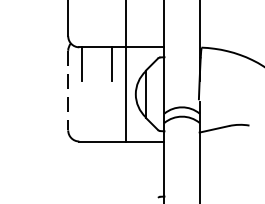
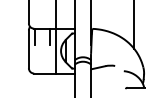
line: (67, 90) -> (28, 49), dashed -> solid

